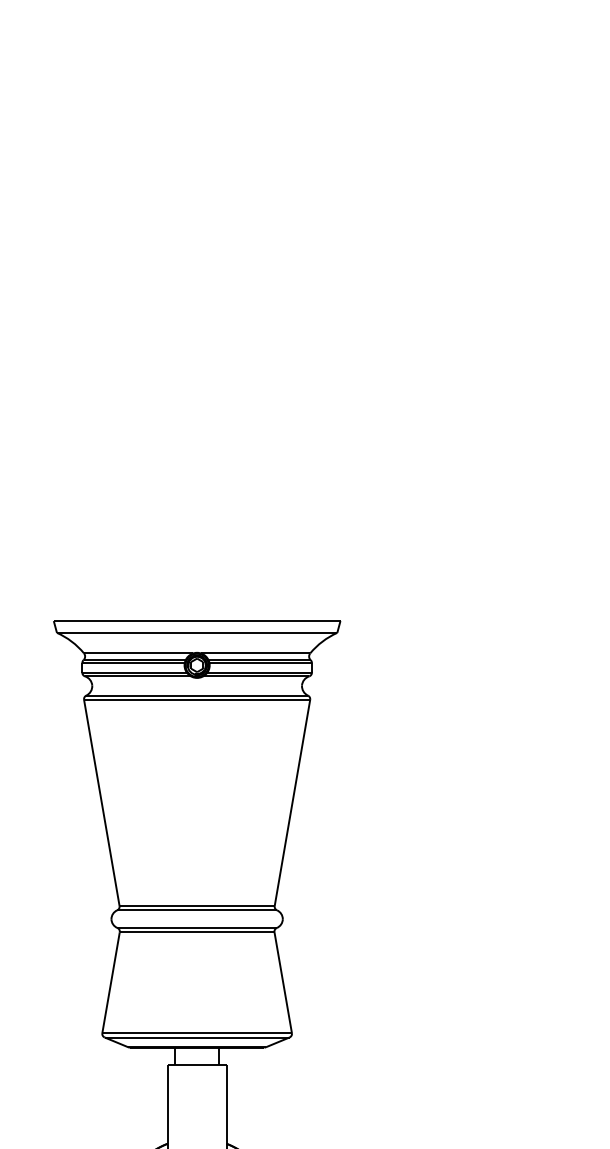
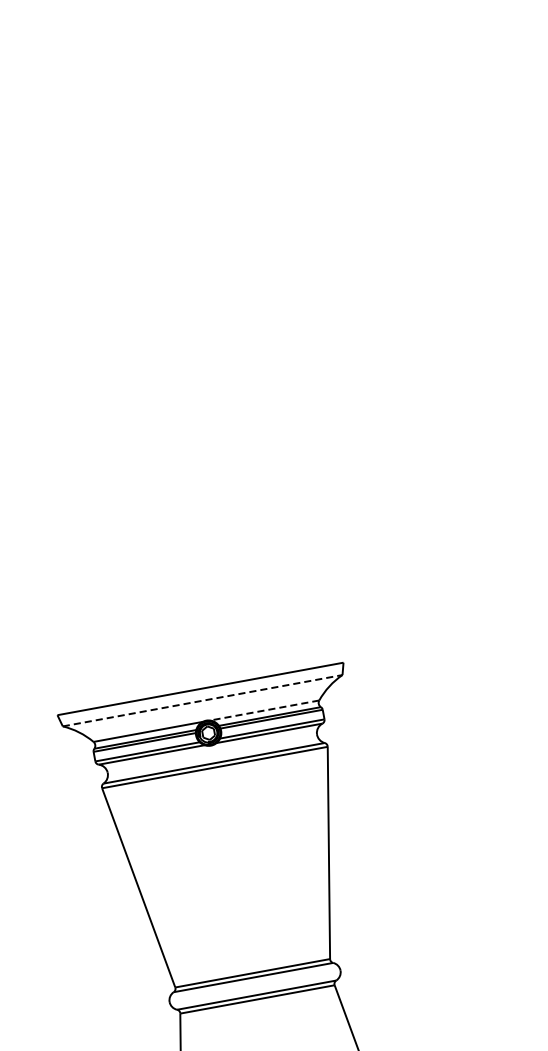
line: (197, 632) -> (202, 700), solid -> dashed
line: (255, 653) -> (264, 710), solid -> dashed

